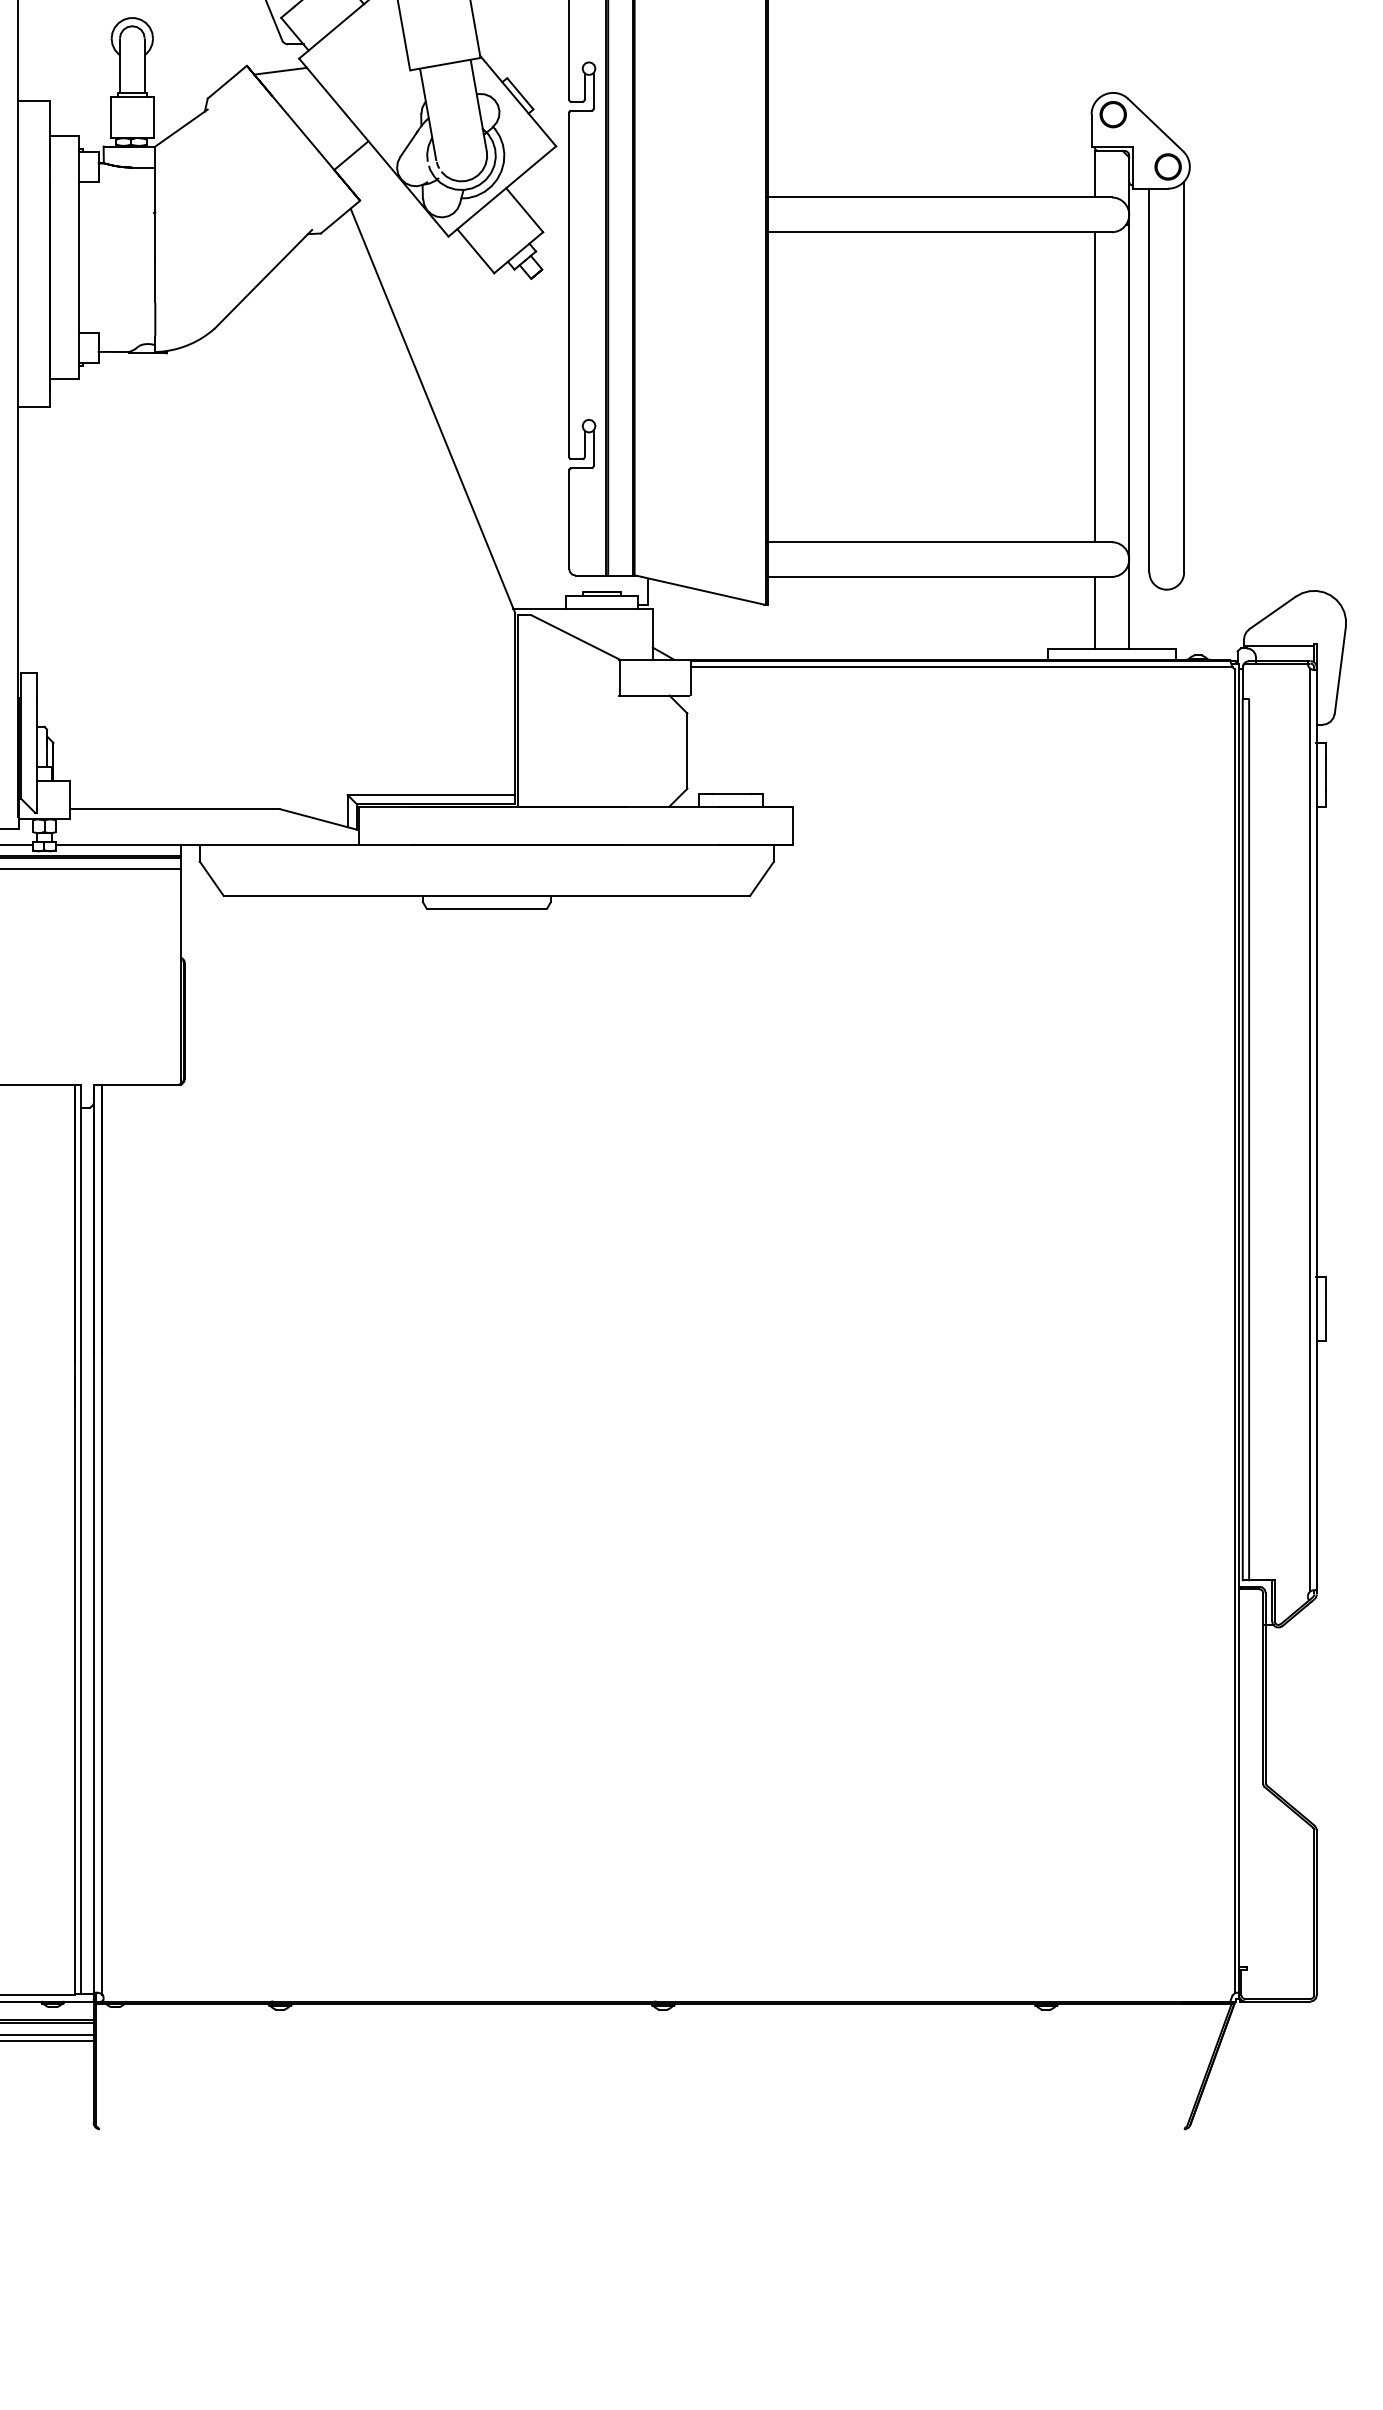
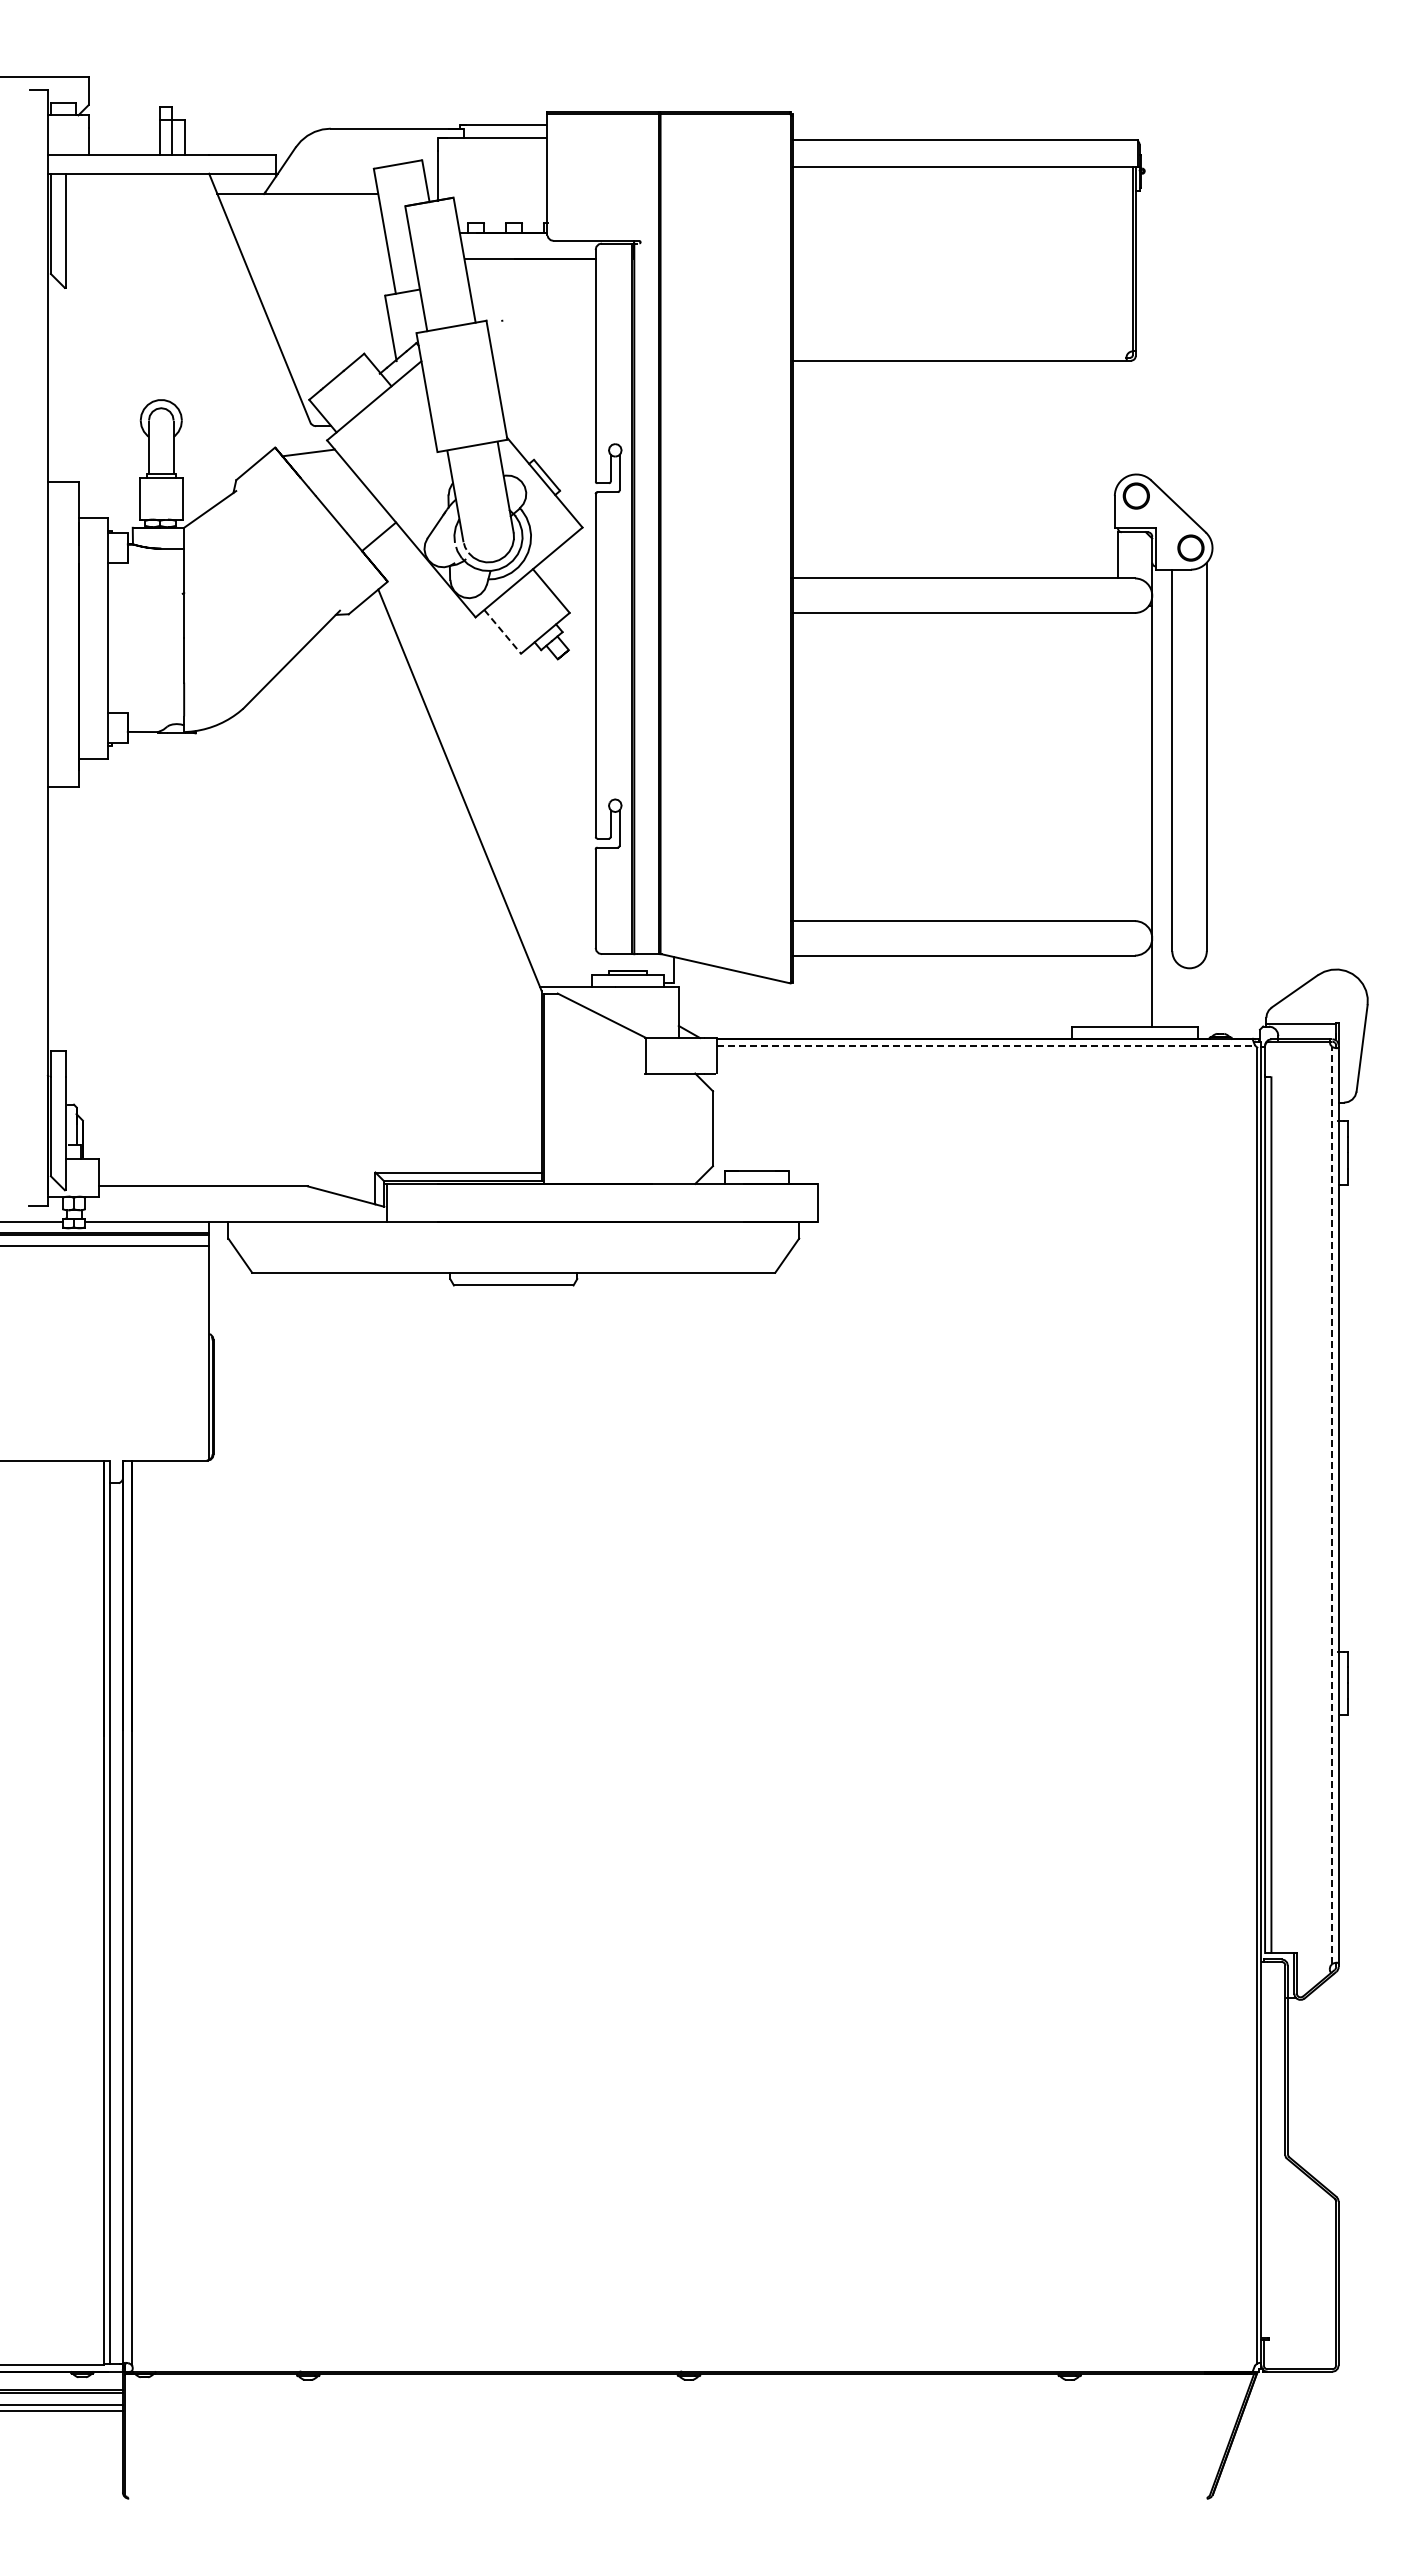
line: (475, 250) -> (502, 631), solid -> dashed
line: (1094, 386) -> (1117, 766), removed
line: (1094, 613) -> (1117, 991), removed
line: (962, 667) -> (986, 1045), solid -> dashed
line: (1310, 1129) -> (1332, 1504), solid -> dashed

